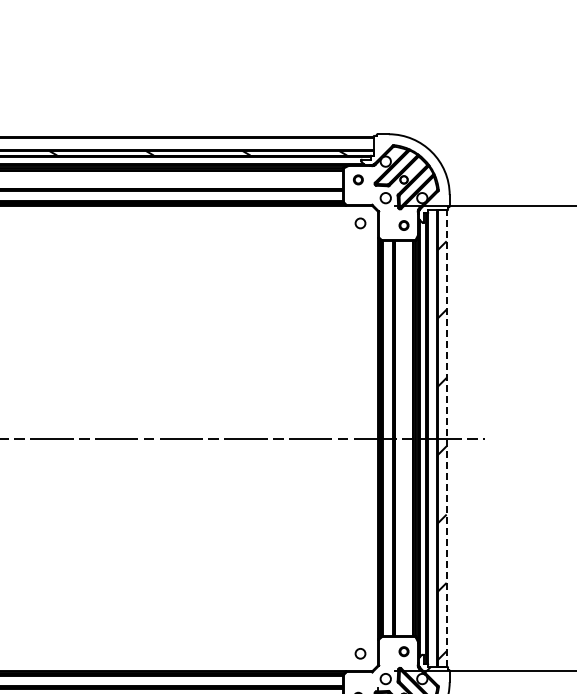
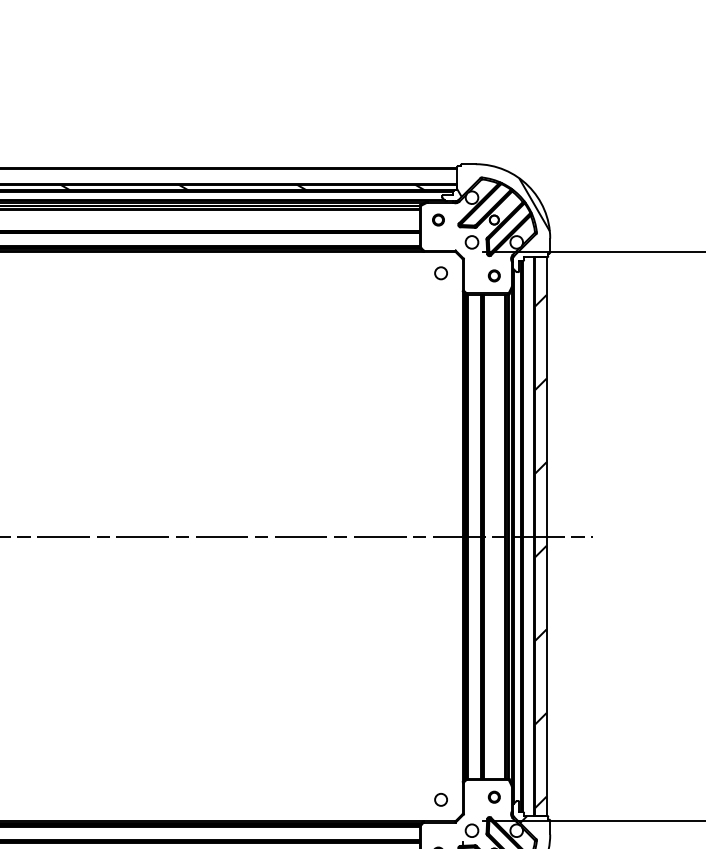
hatch: (411, 167) -> (503, 204), added
line: (446, 438) -> (546, 536), dashed -> solid

